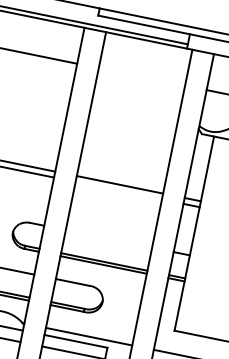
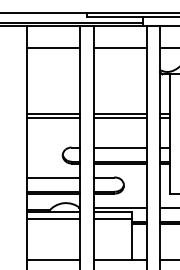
line: (140, 75) -> (119, 47), added
line: (117, 189) -> (119, 117), added
line: (107, 238) -> (119, 147), added

